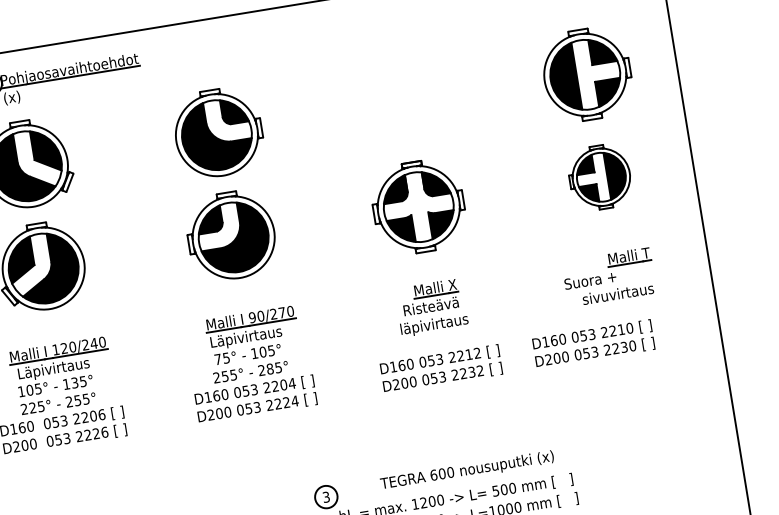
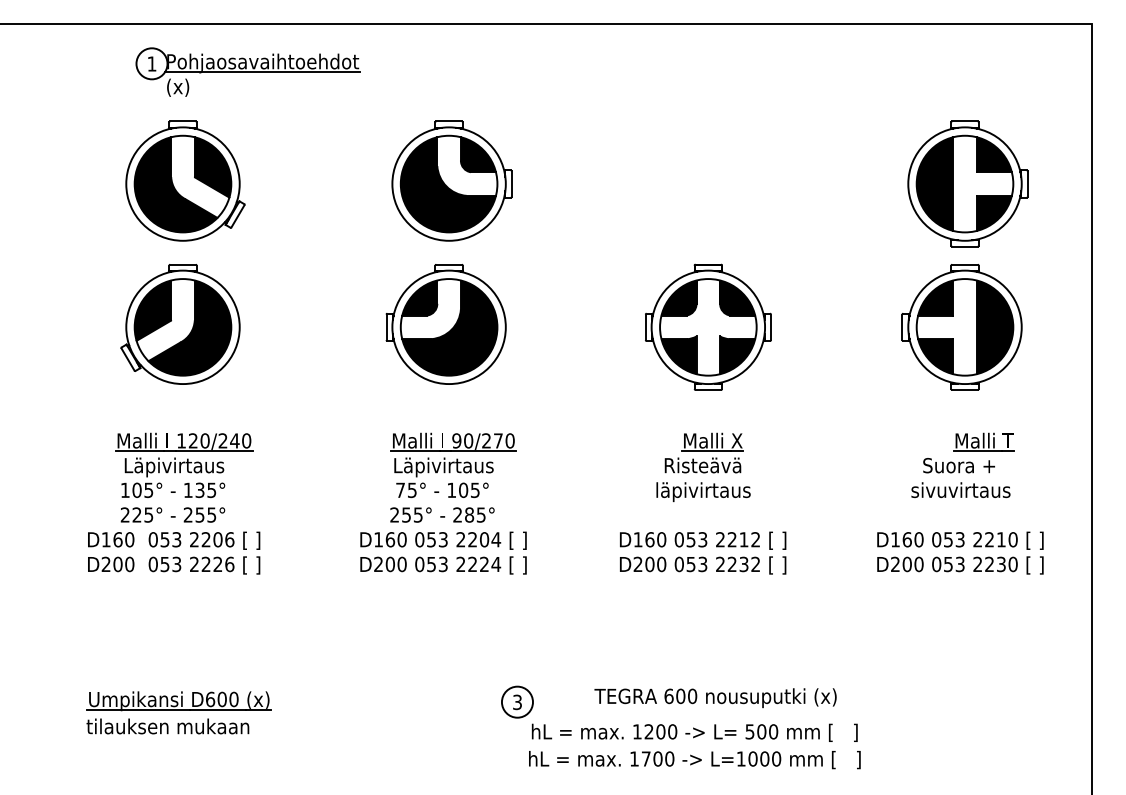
part: (599, 177) -> (961, 327), size x1.43
text: (589, 280) -> (958, 465), moved
text: (593, 343) -> (960, 552), moved

